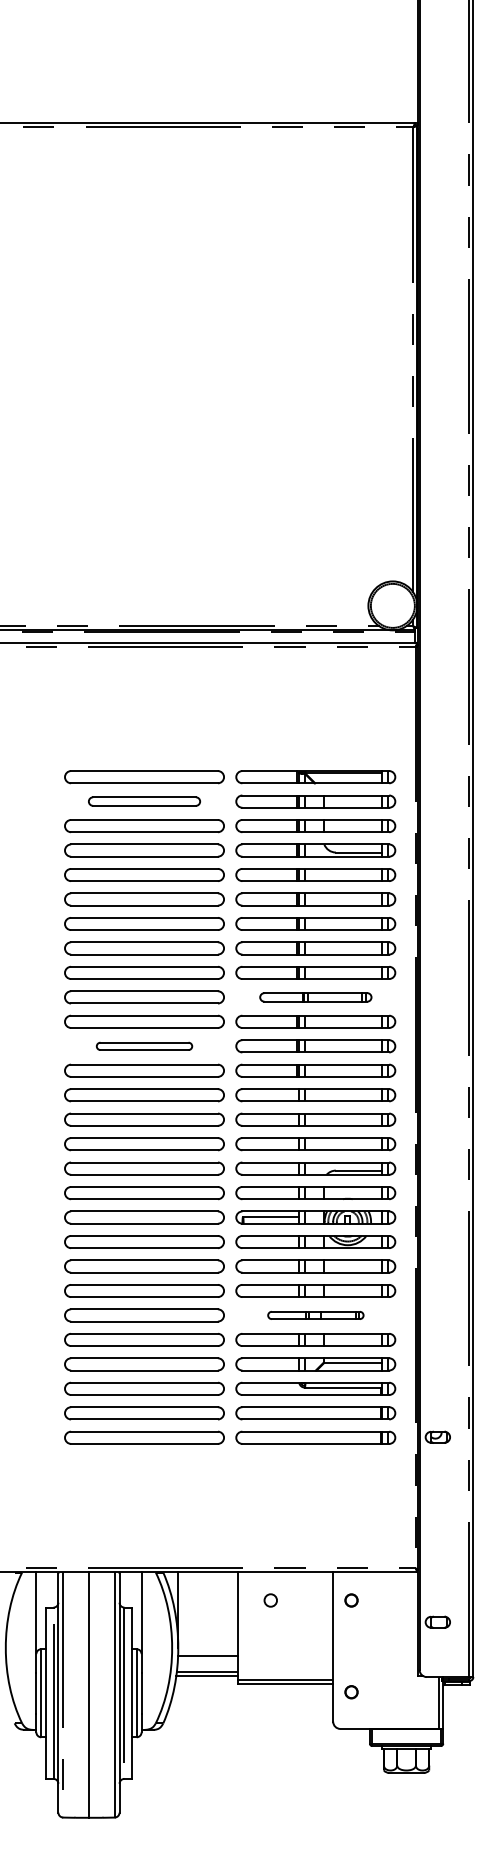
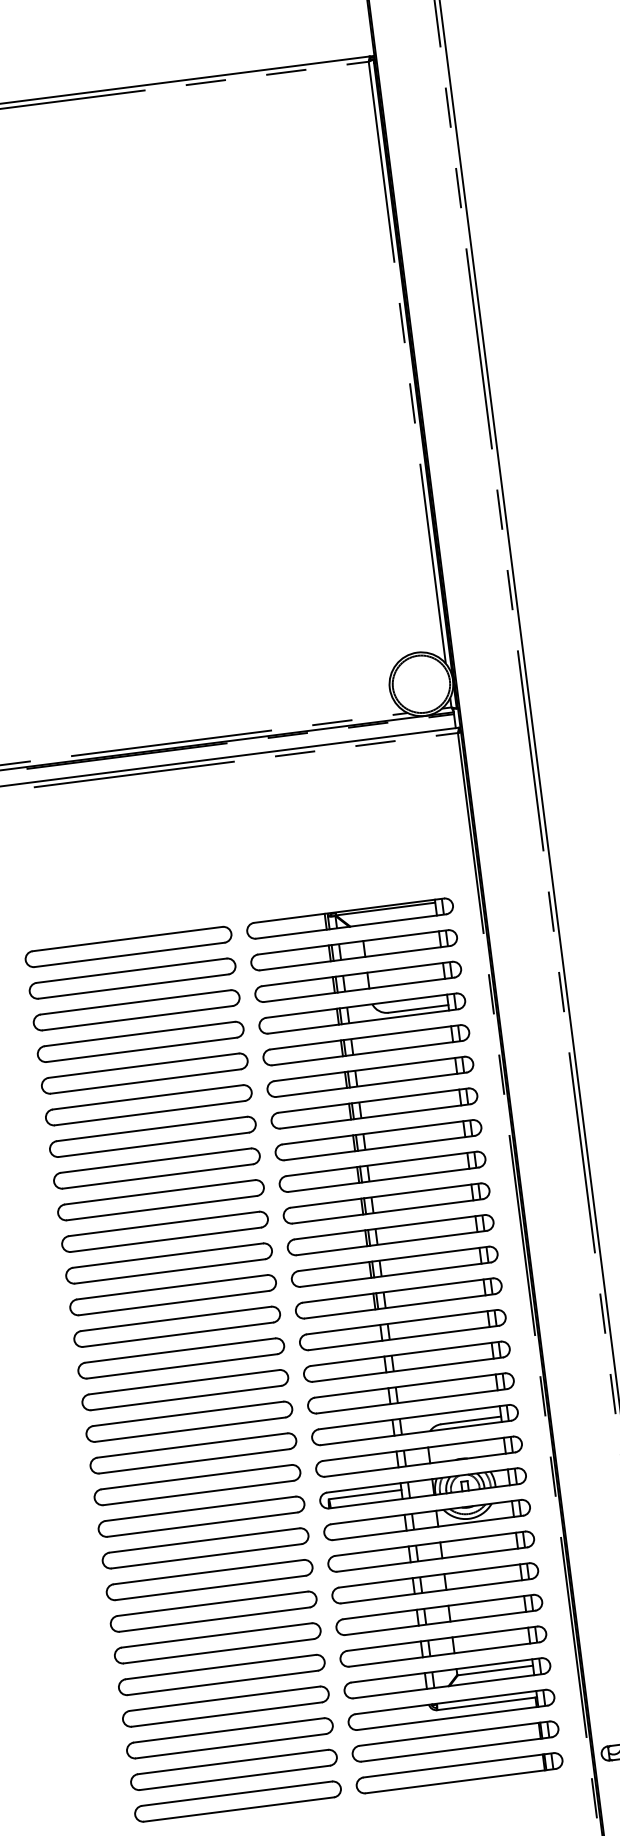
part: (144, 801) -> (132, 978), size x1.43
part: (315, 997) -> (386, 1203), size x1.43
part: (144, 1046) -> (173, 1295), size x1.67
part: (315, 1315) -> (438, 1615), size x1.67

